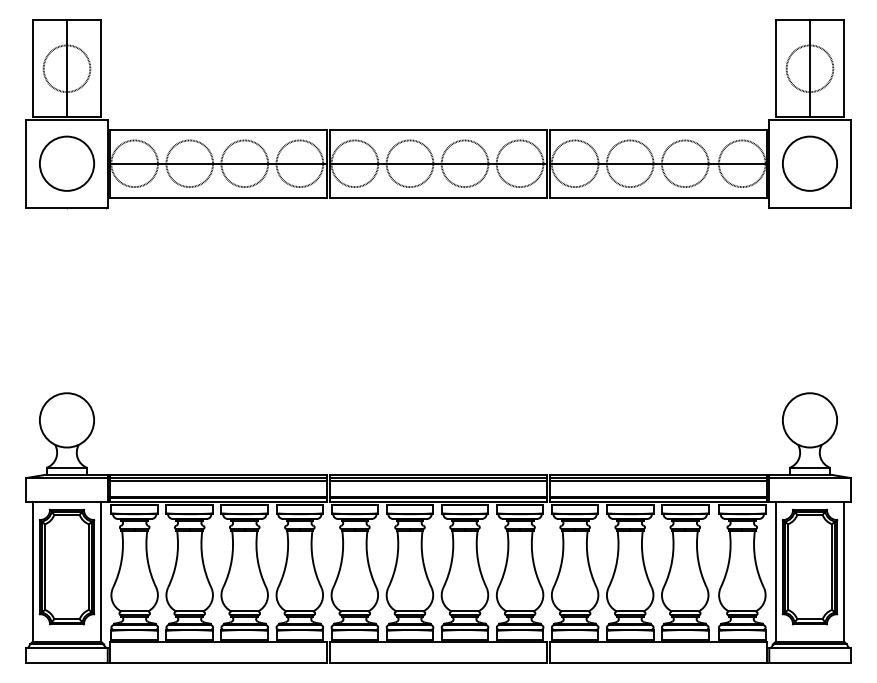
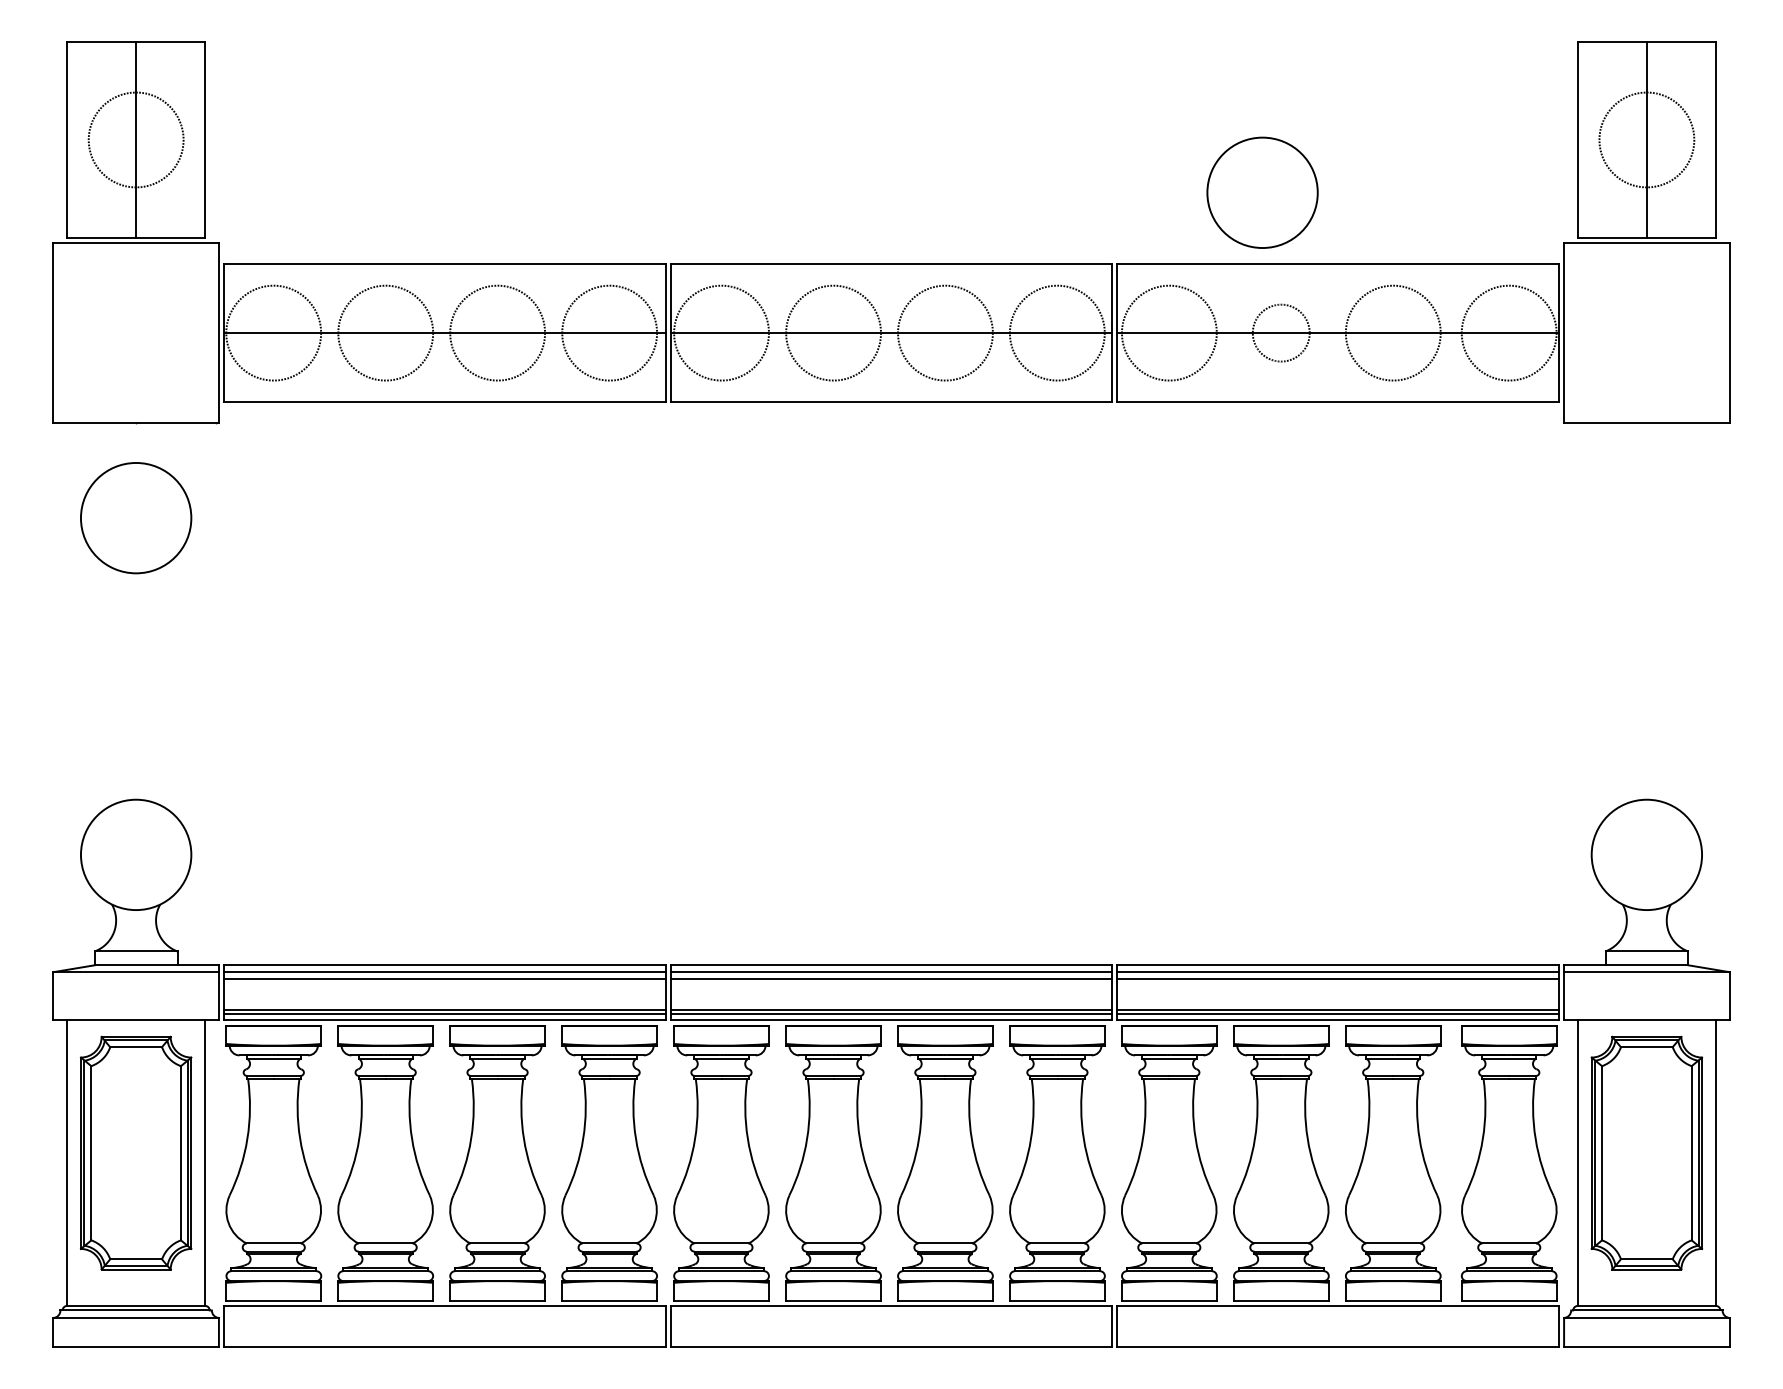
circle: (66, 163) -> (135, 517), moved
circle: (629, 163) -> (1279, 332), size x0.6
circle: (809, 163) -> (1261, 192), moved

